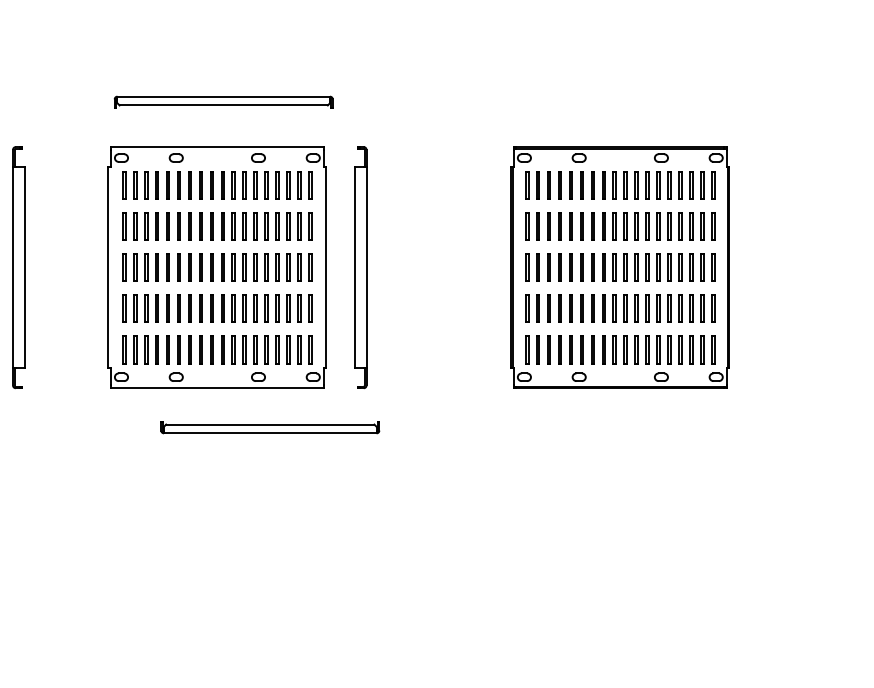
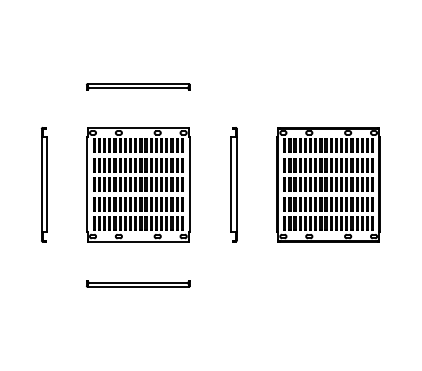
part: (224, 102) -> (138, 86), moved
part: (359, 267) -> (233, 184), moved
part: (270, 425) -> (138, 283), moved

